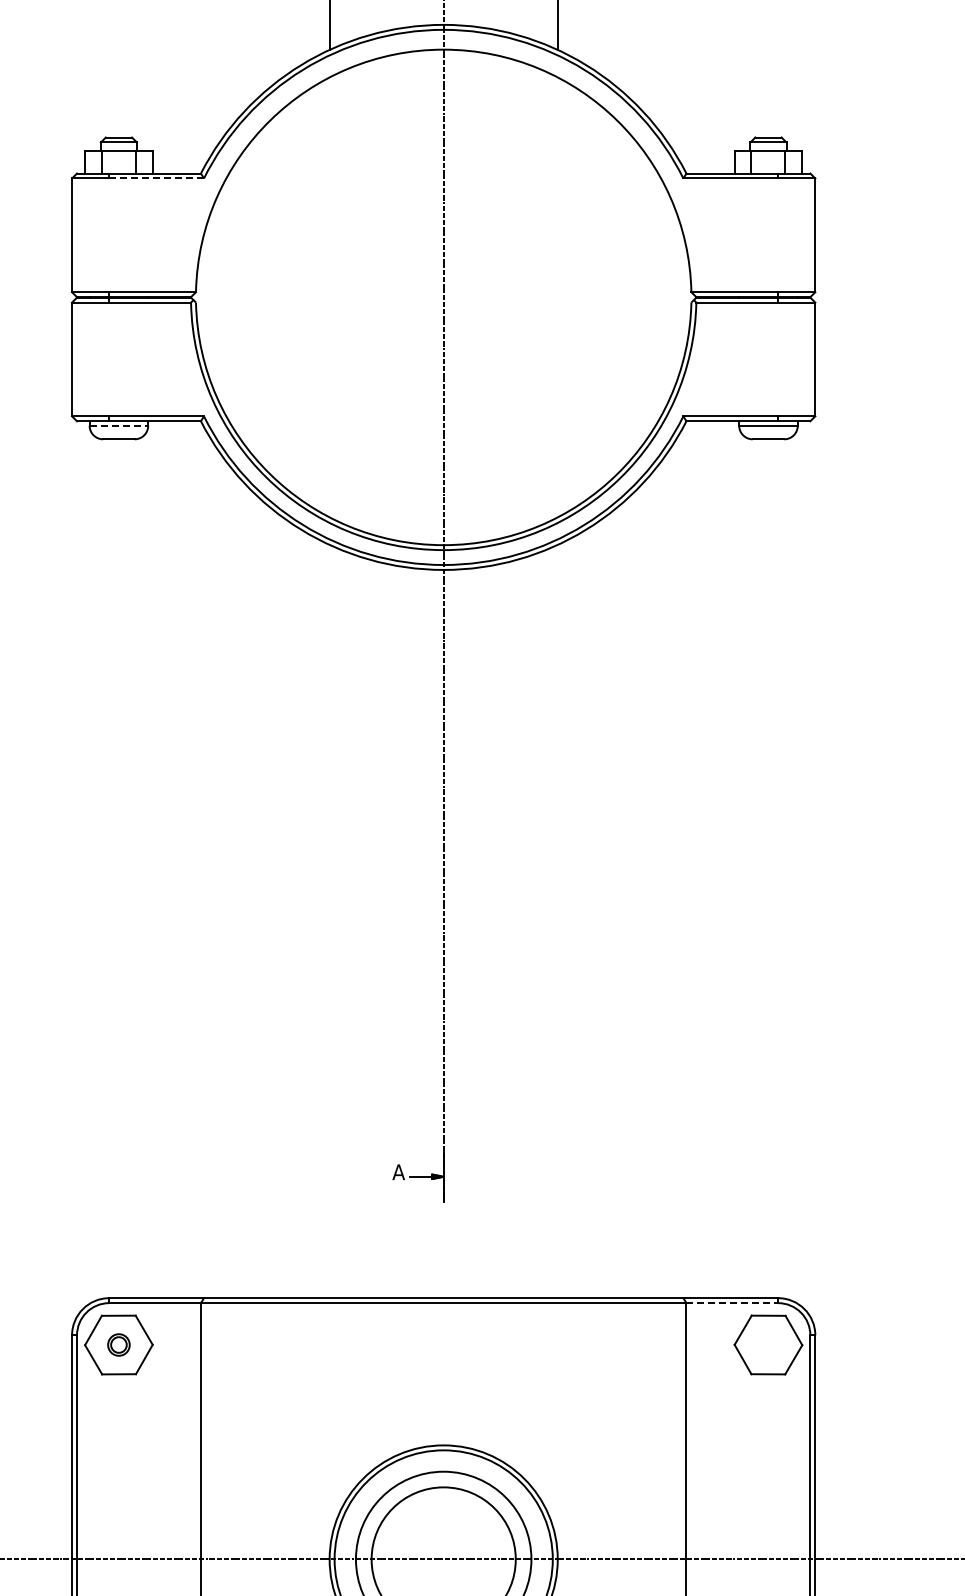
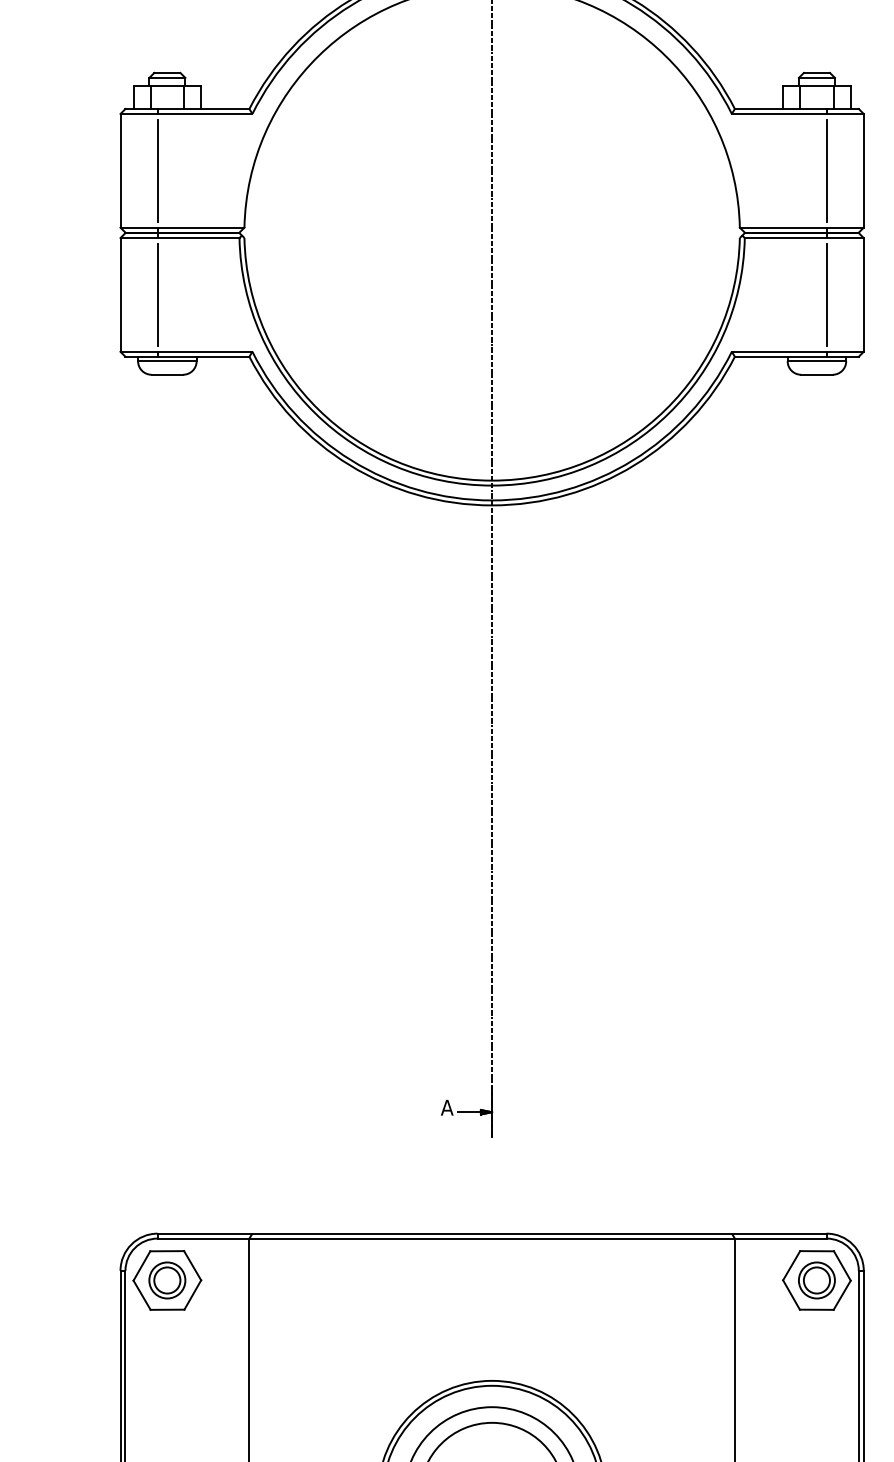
line: (157, 178) -> (205, 113), dashed -> solid
line: (109, 235) -> (157, 170), added
line: (778, 235) -> (826, 170), added
line: (109, 359) -> (157, 294), added
line: (778, 359) -> (826, 294), added
line: (118, 425) -> (166, 360), dashed -> solid
line: (732, 1303) -> (780, 1238), dashed -> solid
part: (118, 1344) -> (166, 1279), size x1.67
part: (768, 1344) -> (816, 1279), added

